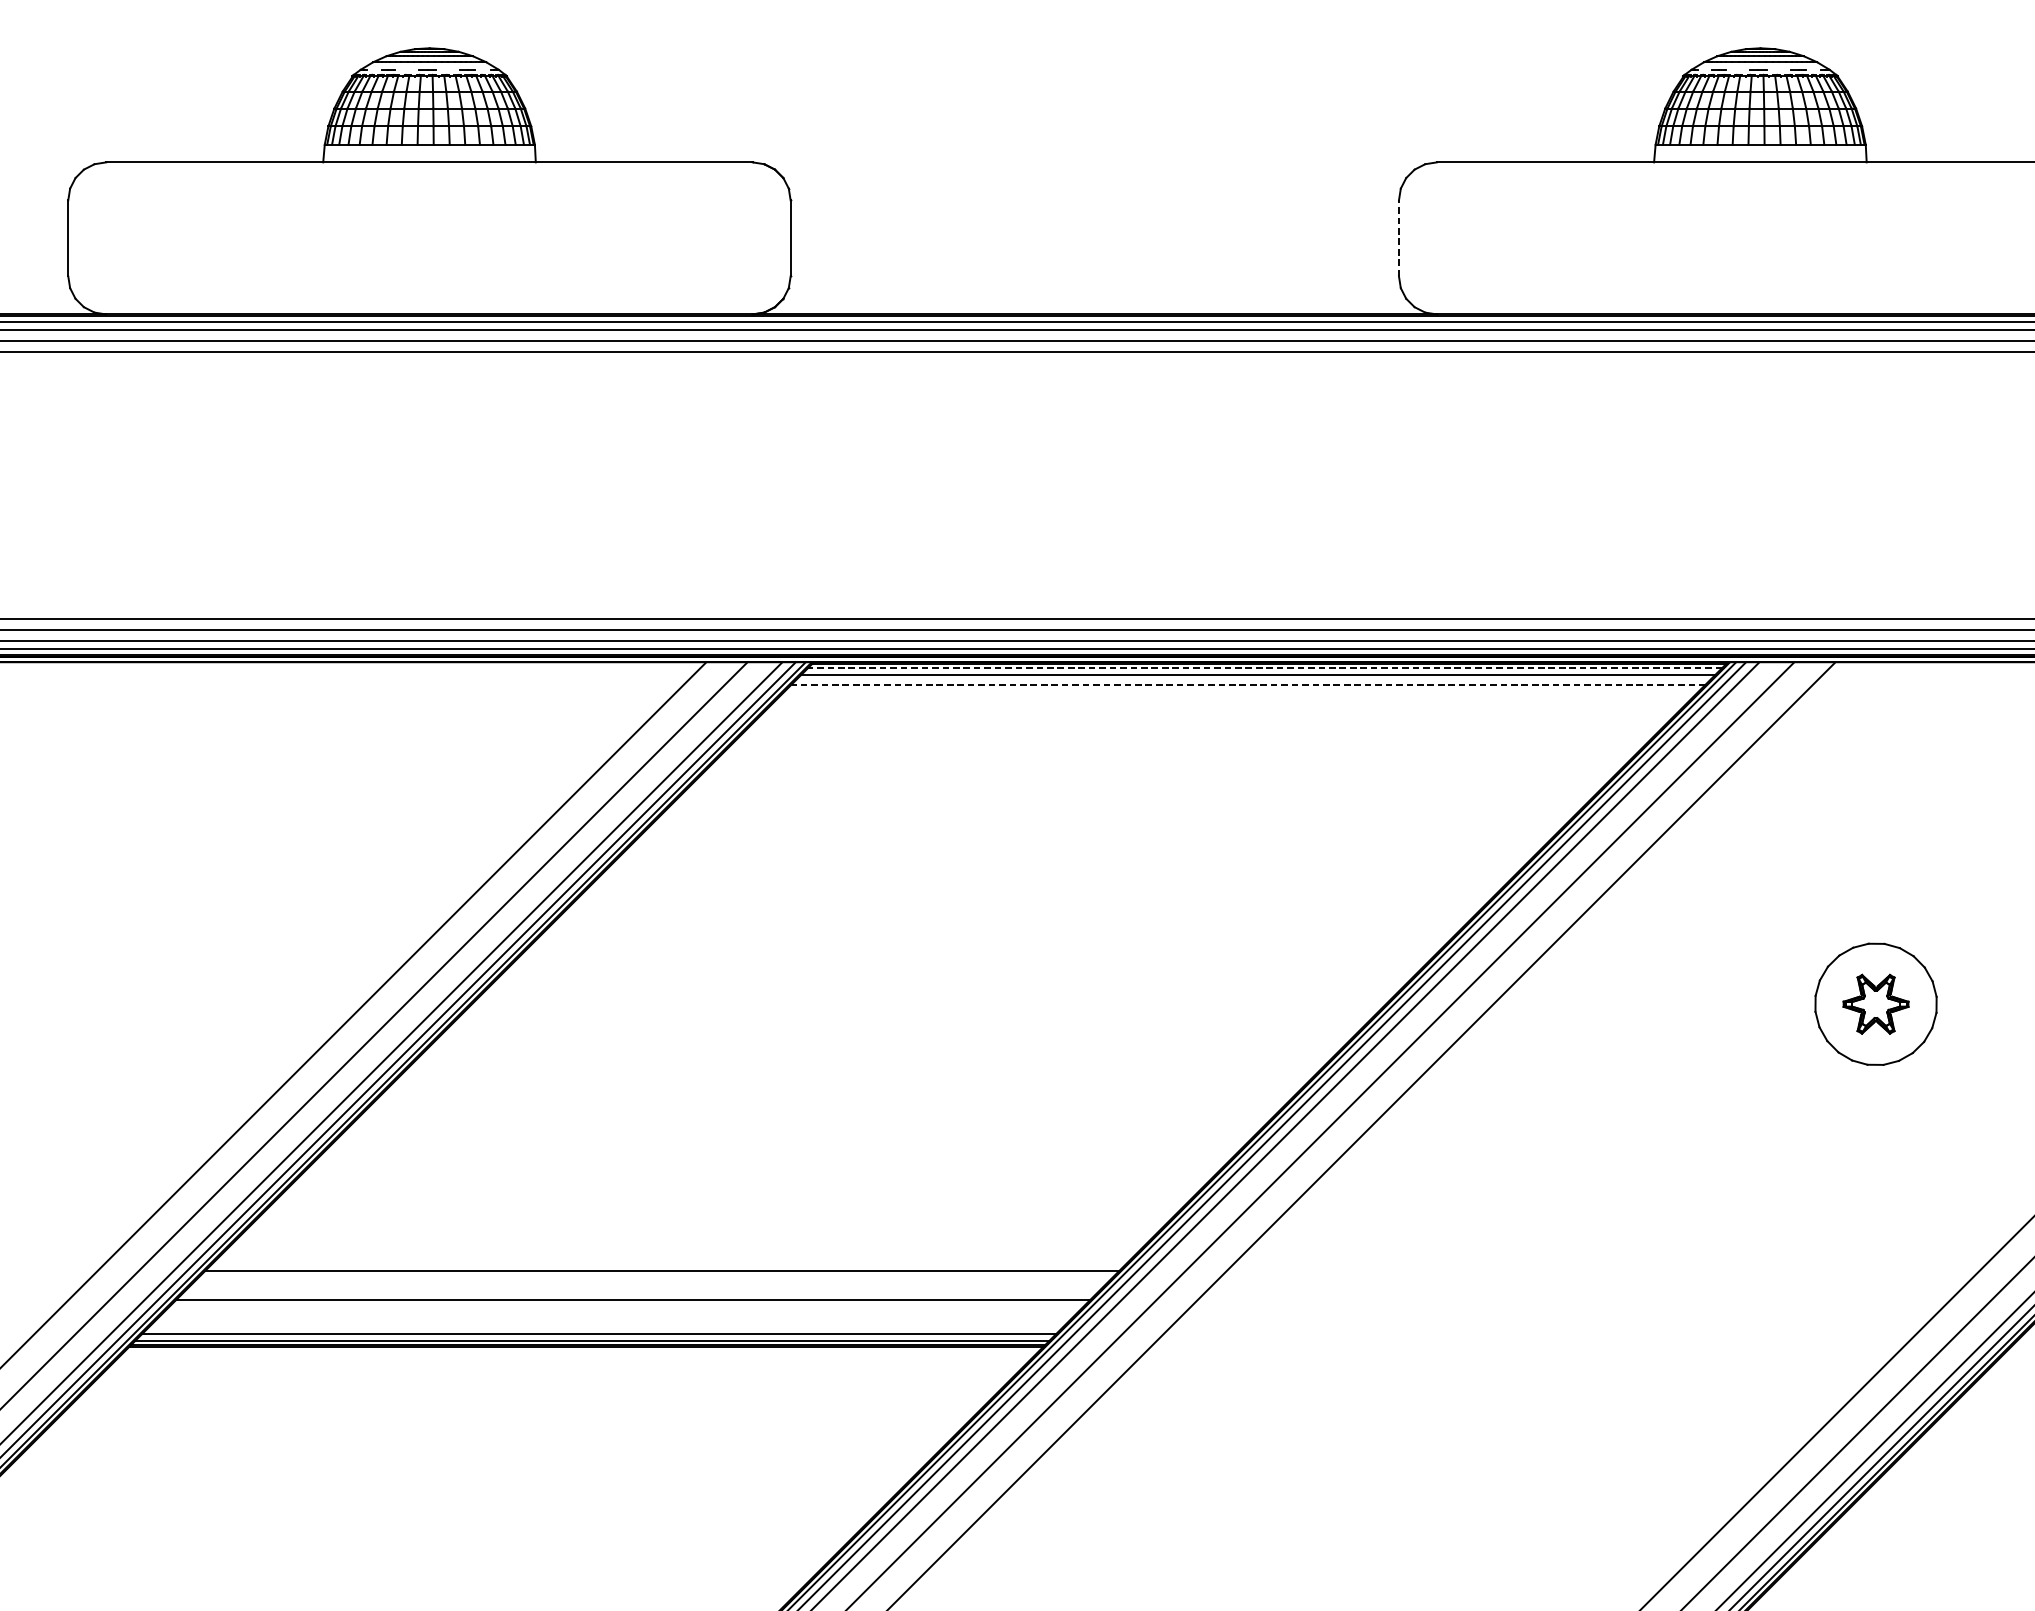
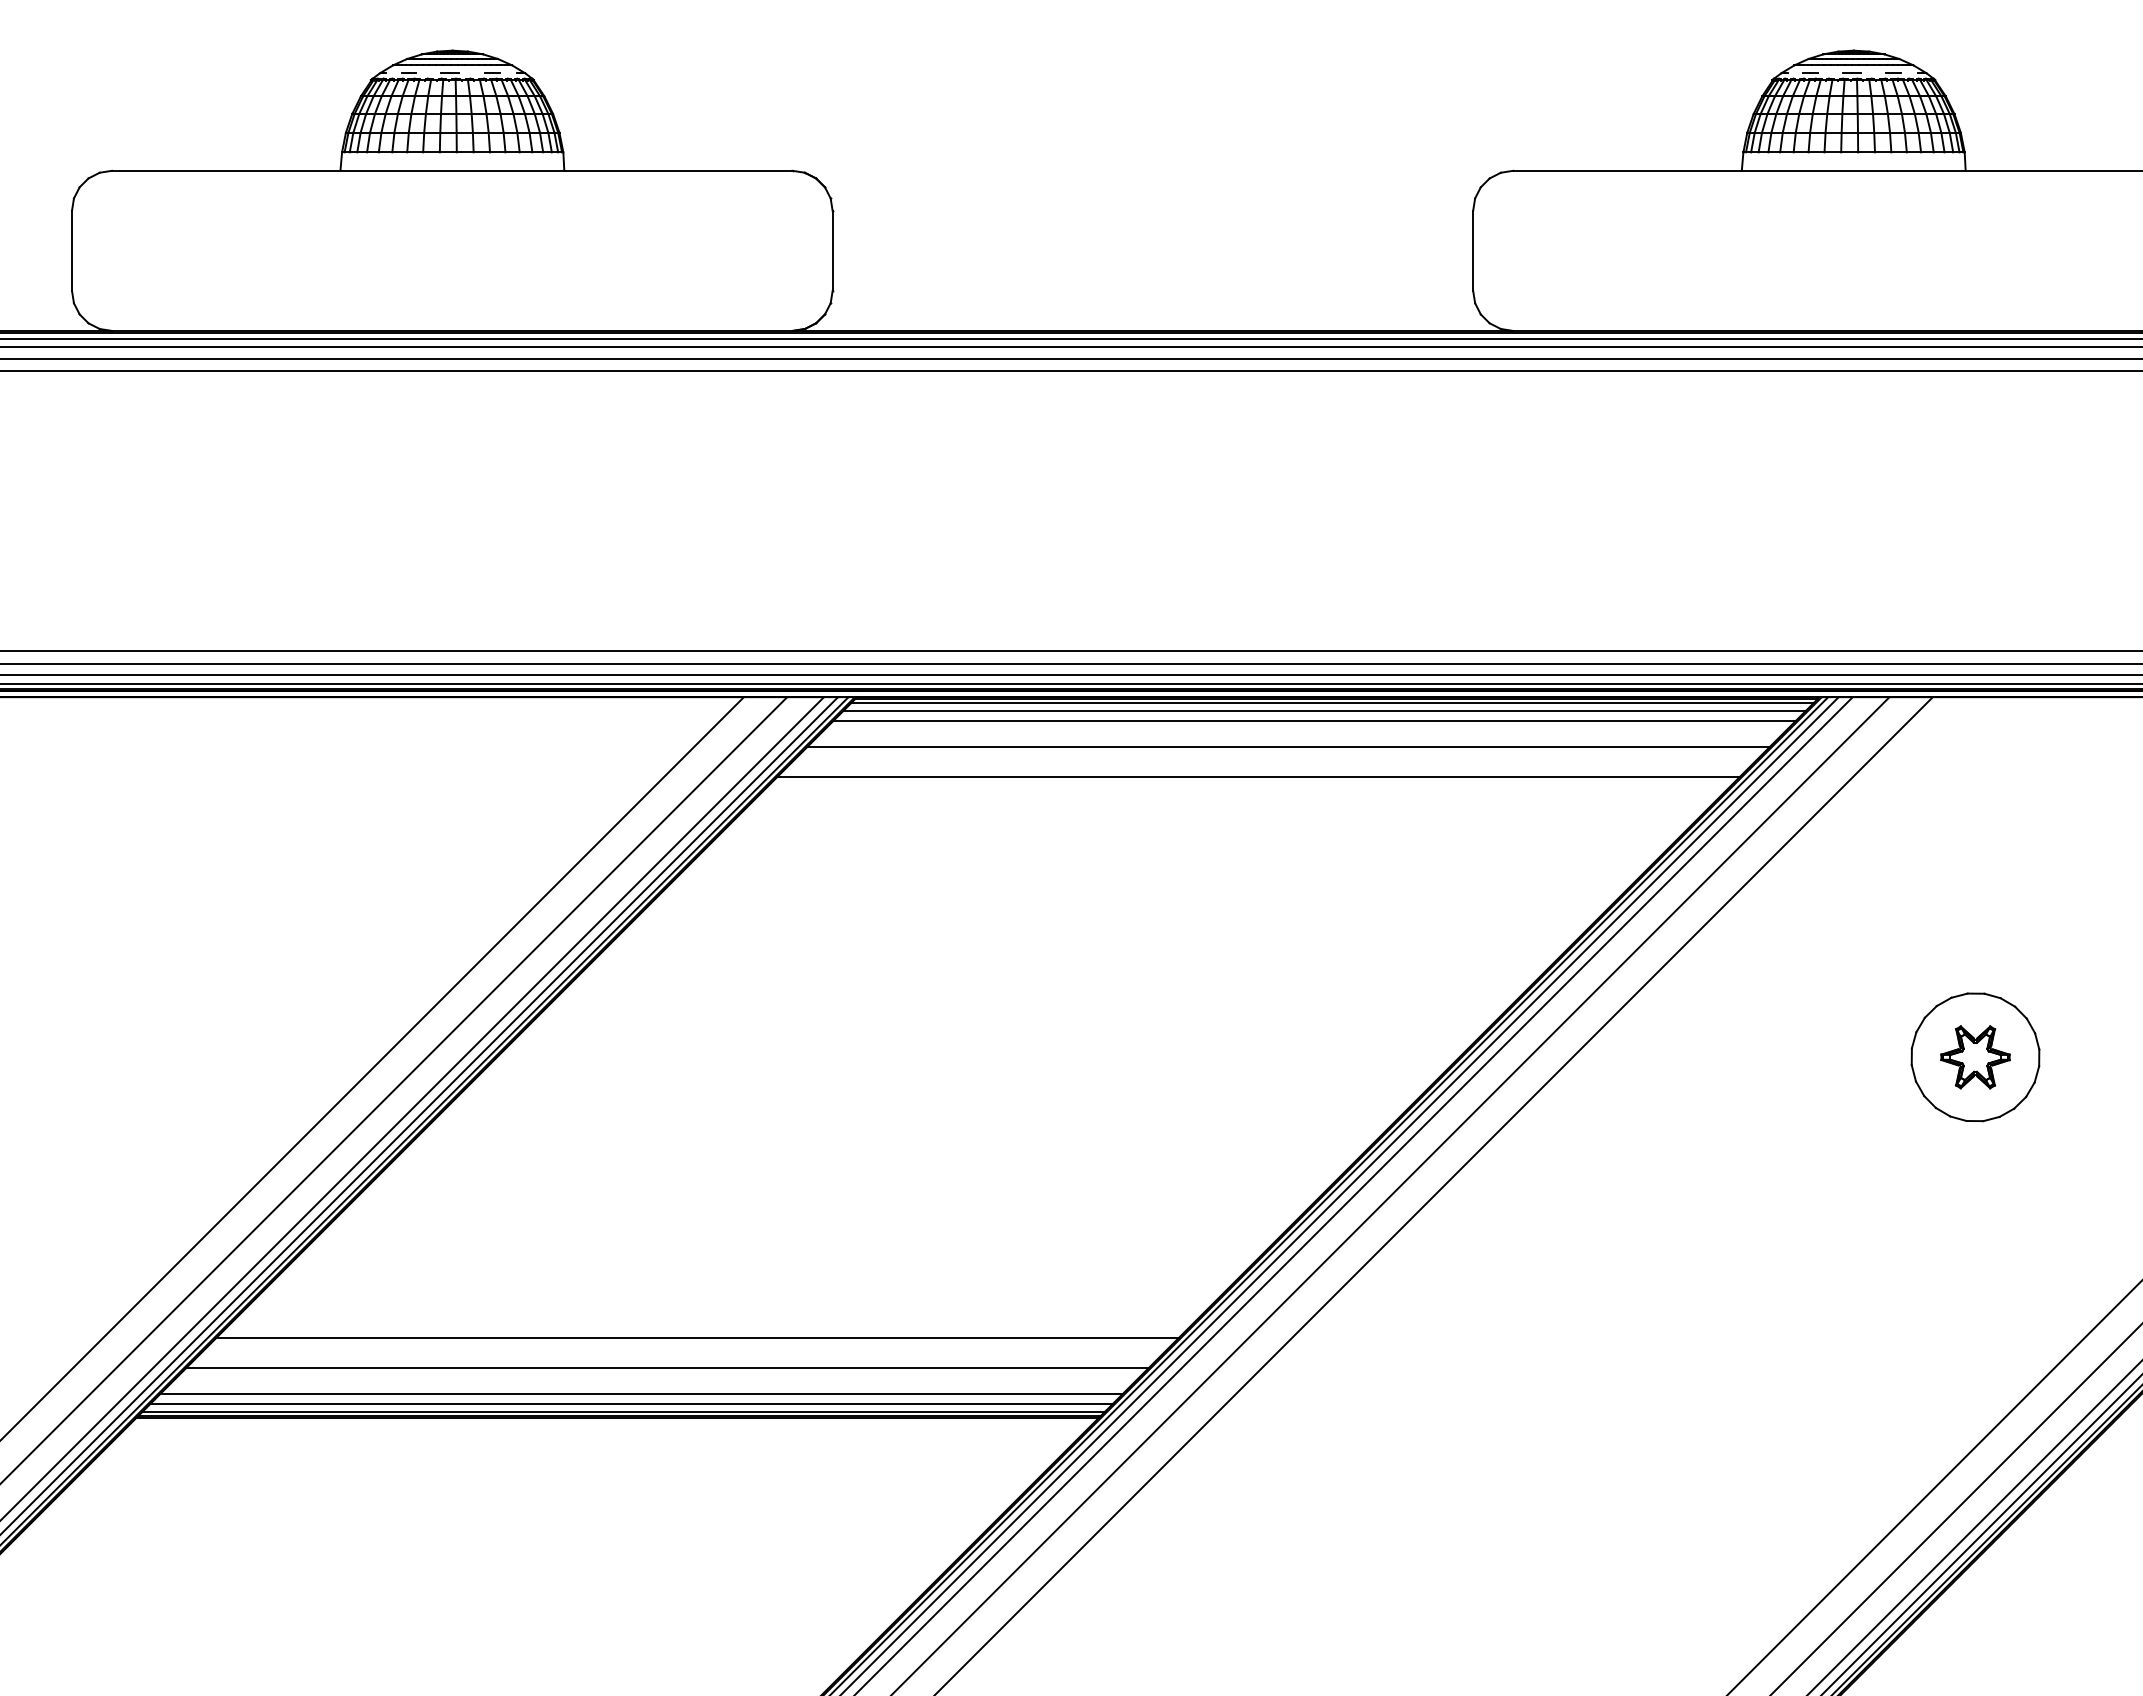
line: (1399, 238) -> (1473, 250), dashed -> solid
line: (1264, 668) -> (1331, 703), dashed -> solid
line: (1248, 684) -> (1314, 720), dashed -> solid
line: (1223, 709) -> (1288, 746), added
line: (1195, 738) -> (1258, 777), added
line: (609, 1324) -> (641, 1394), added

